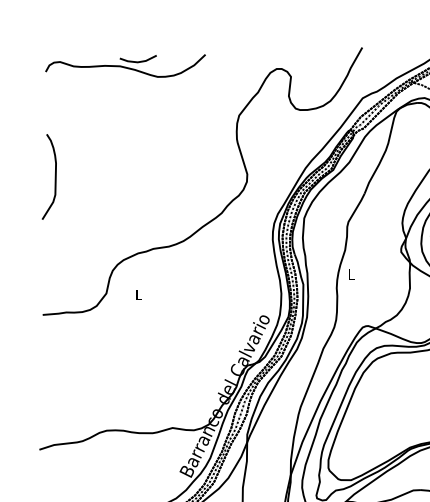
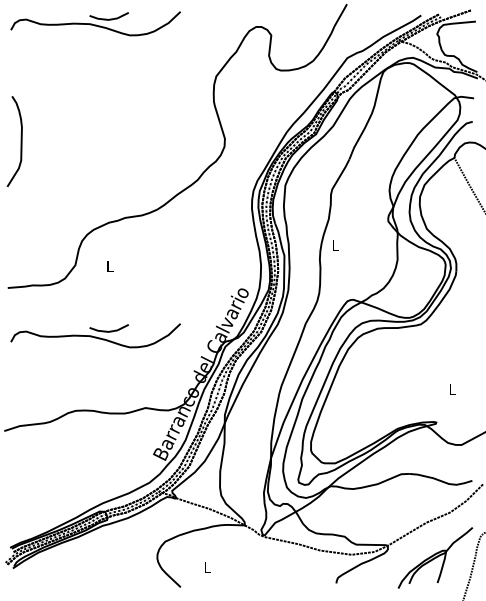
part: (125, 359) -> (95, 335), added

